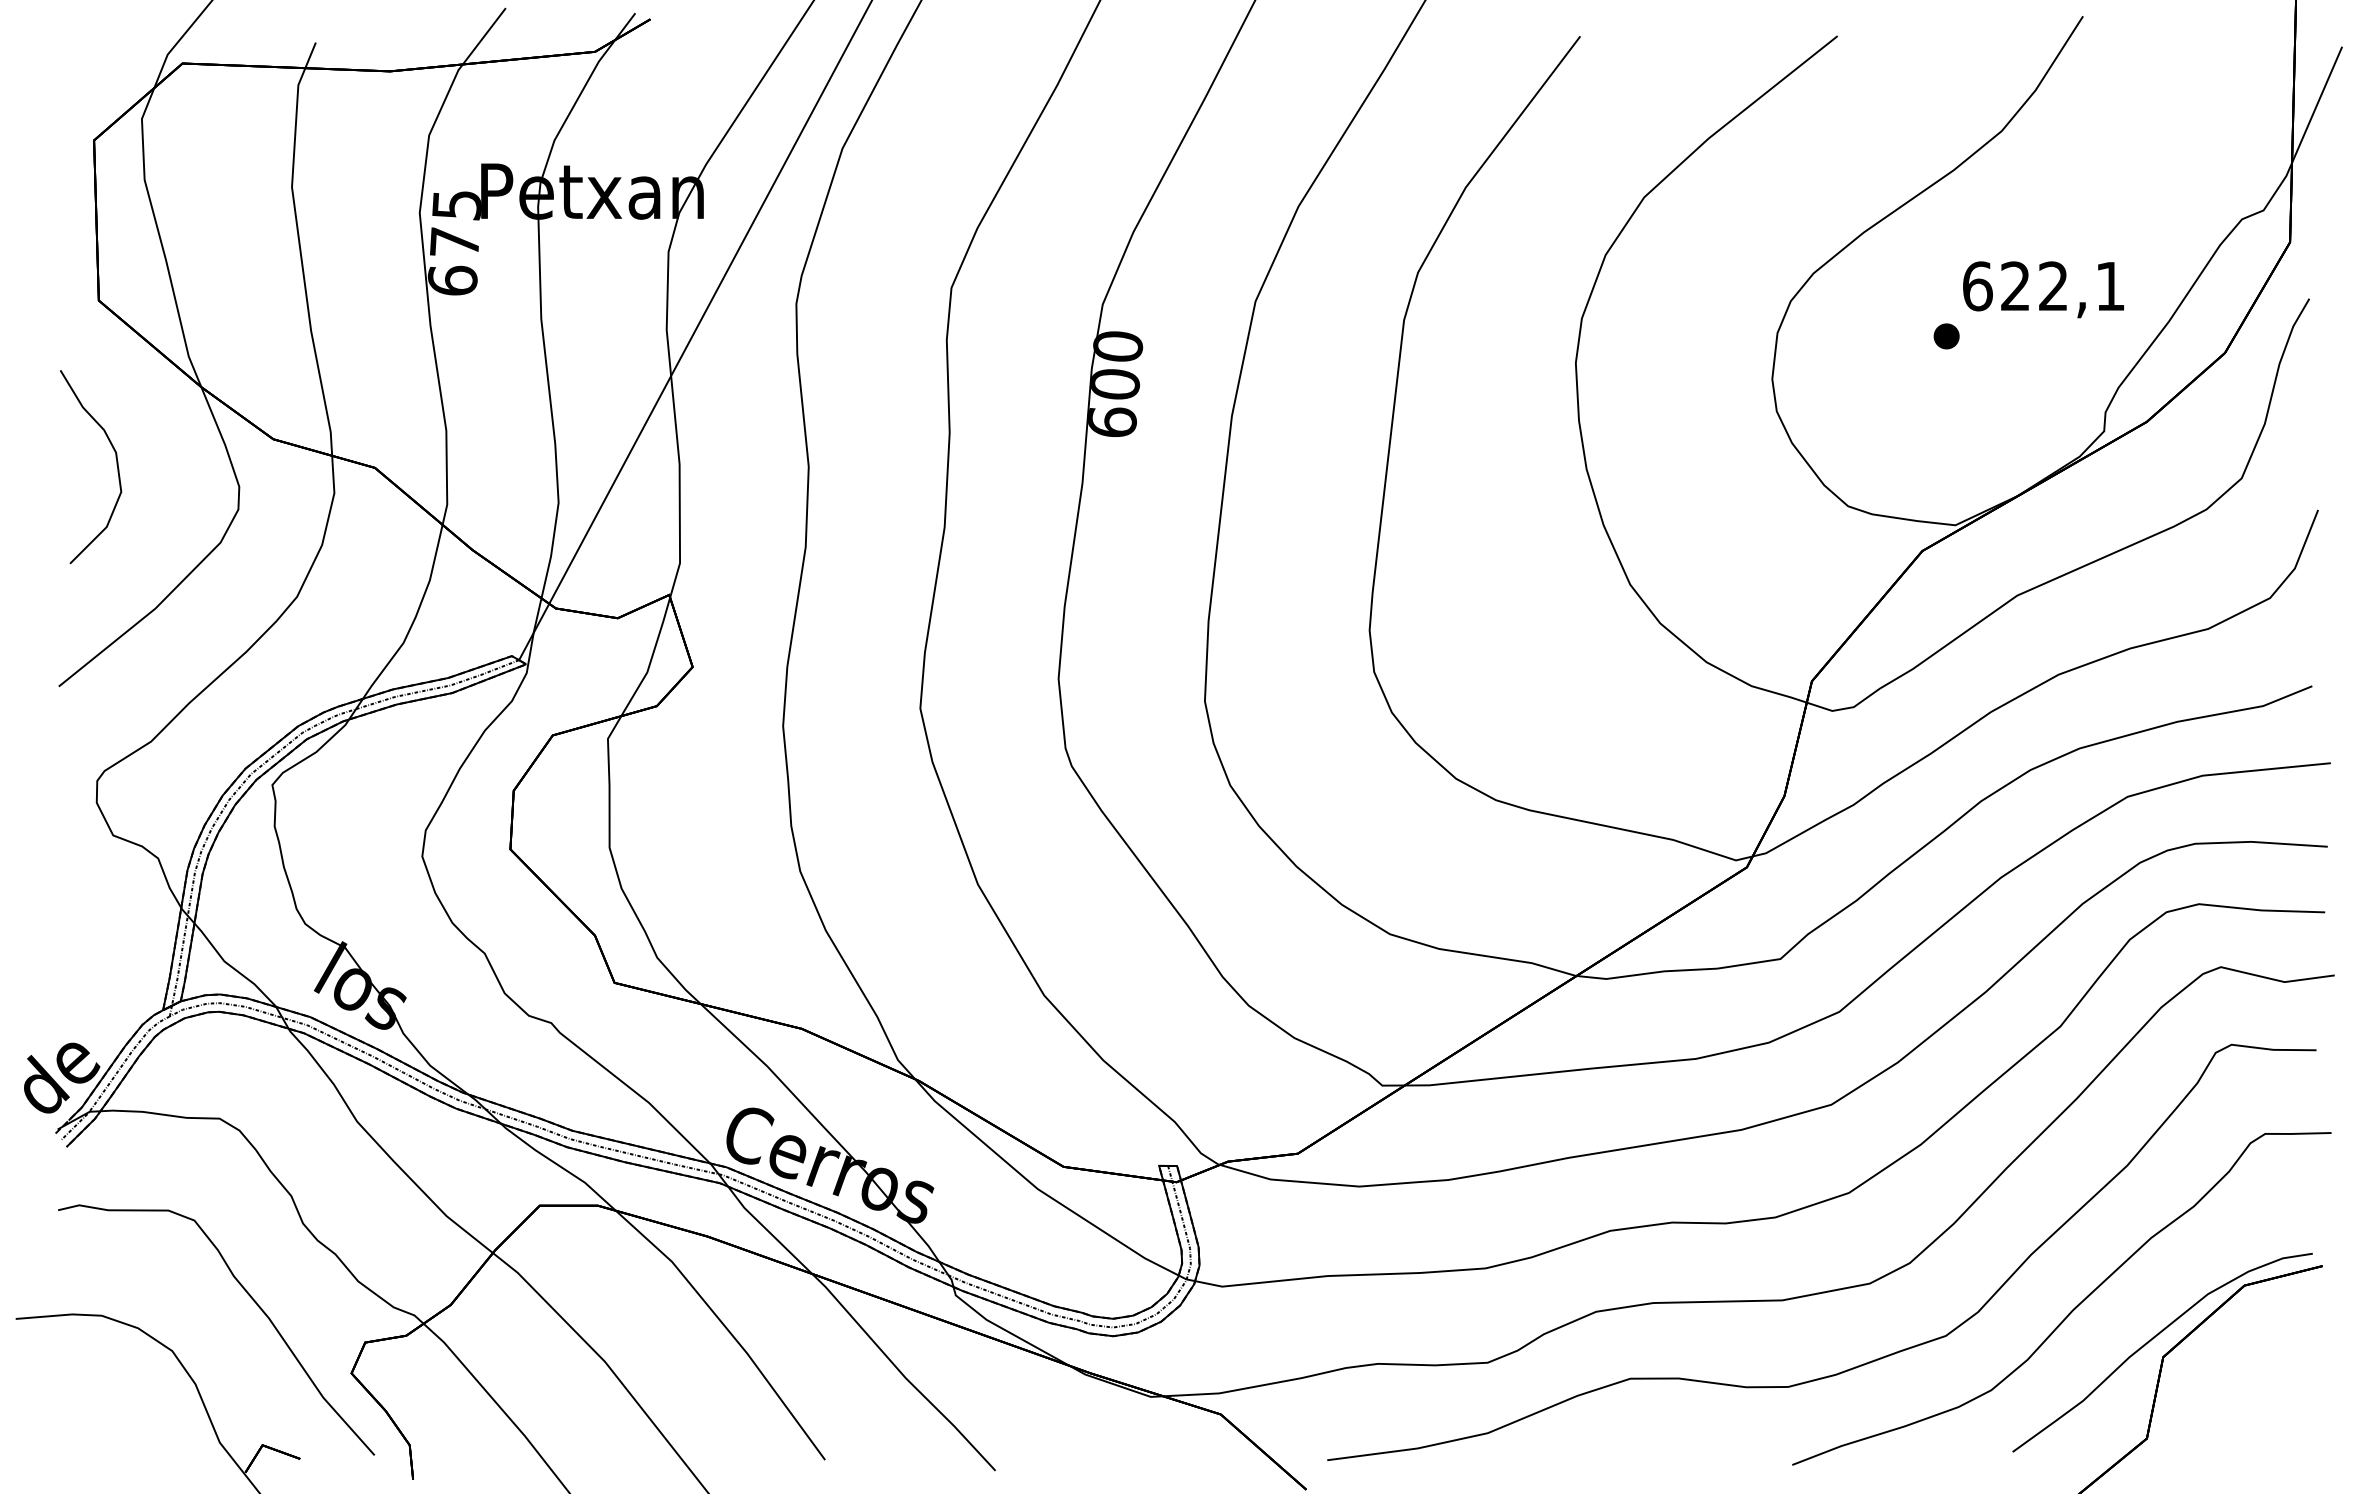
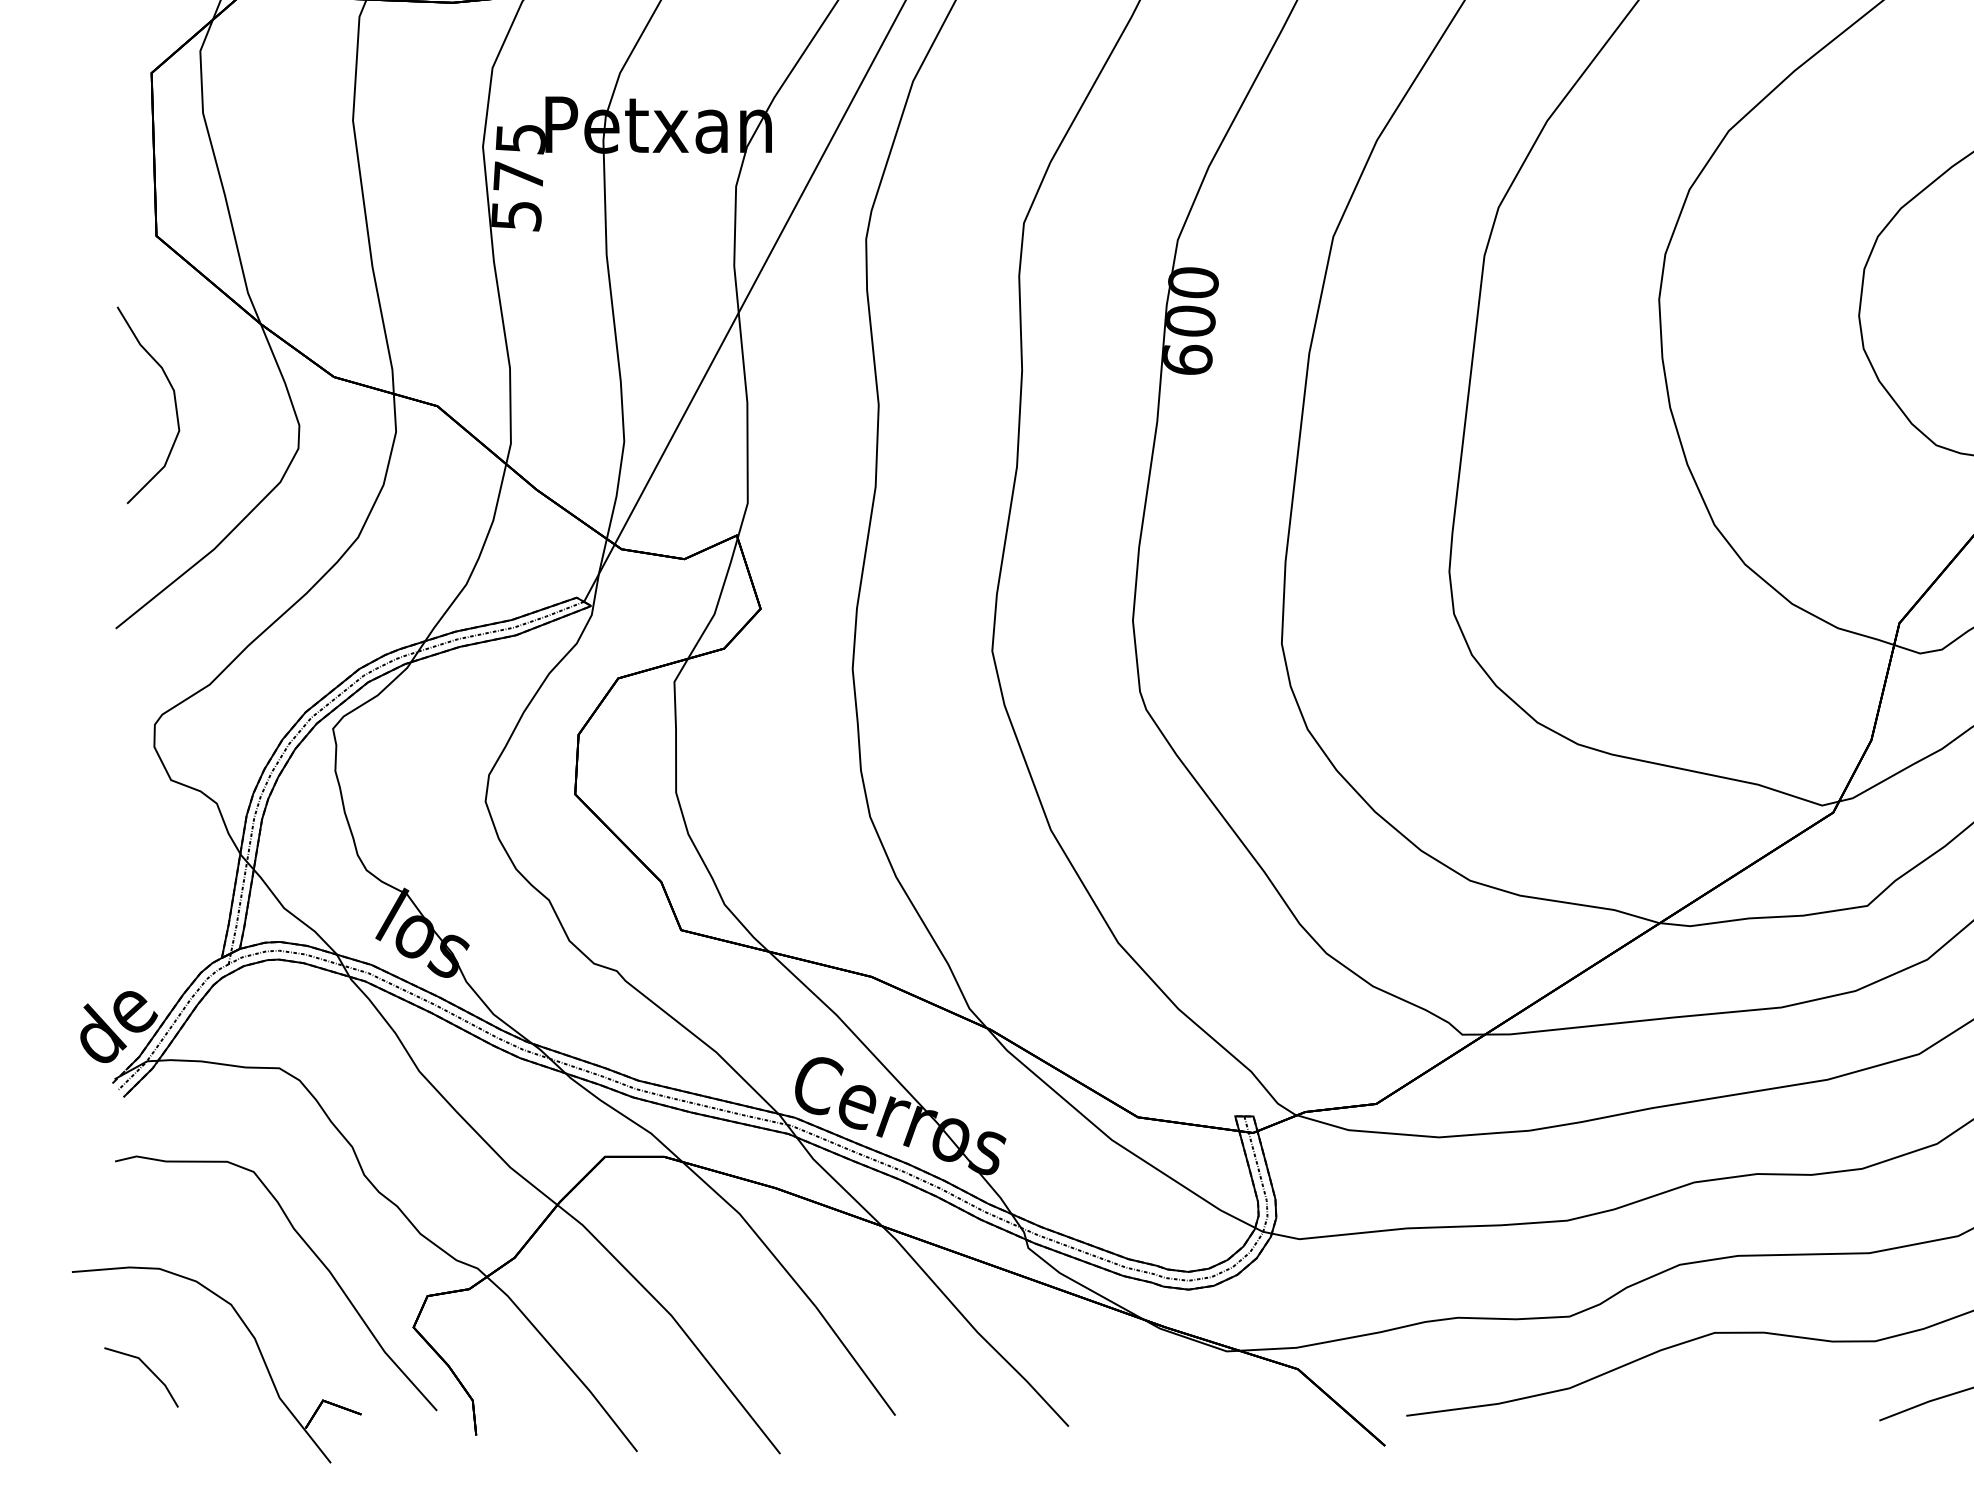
text: (452, 280) -> (516, 215), 675 -> 575
part: (90, 1414) -> (148, 1369), added

